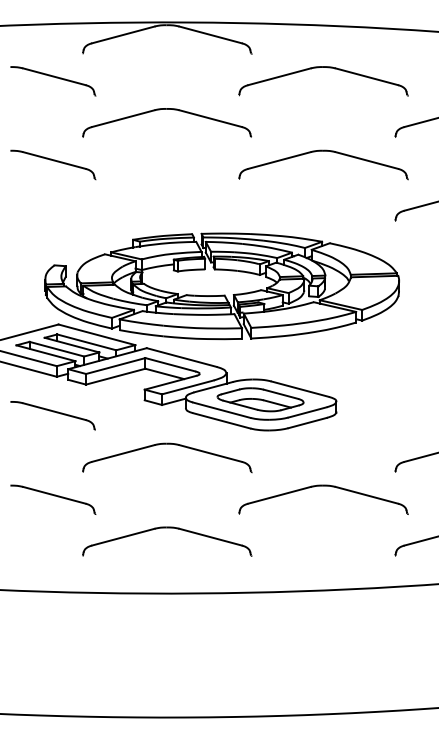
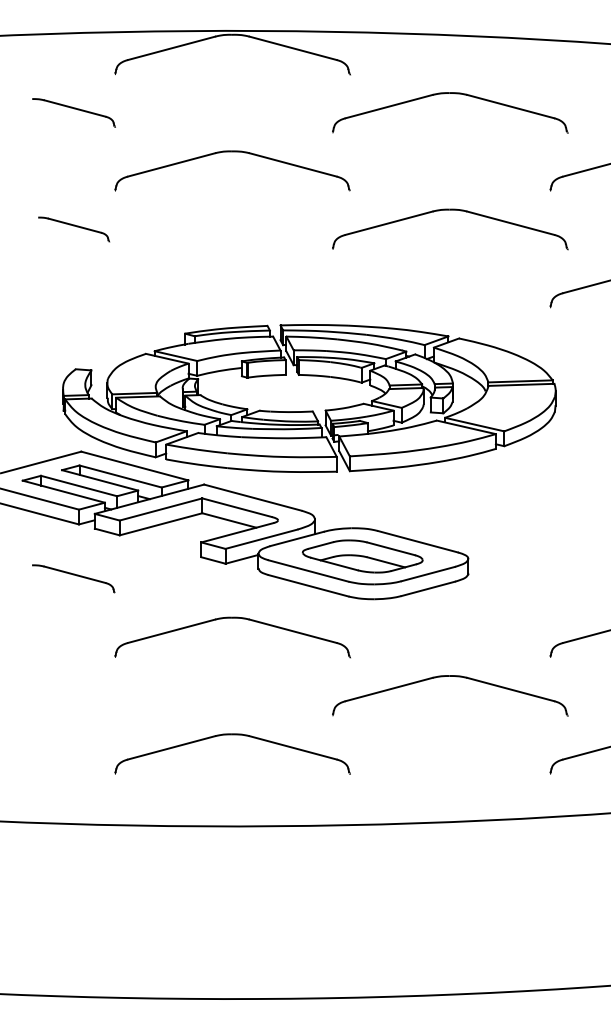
part: (52, 81) -> (73, 112), size x0.7
part: (52, 165) -> (73, 229), size x0.6
part: (52, 415) -> (73, 578), size x0.7
part: (52, 499) -> (73, 695), removed

